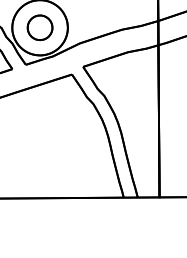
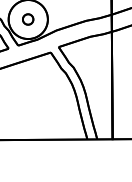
part: (38, 27) -> (27, 19), size x0.6

